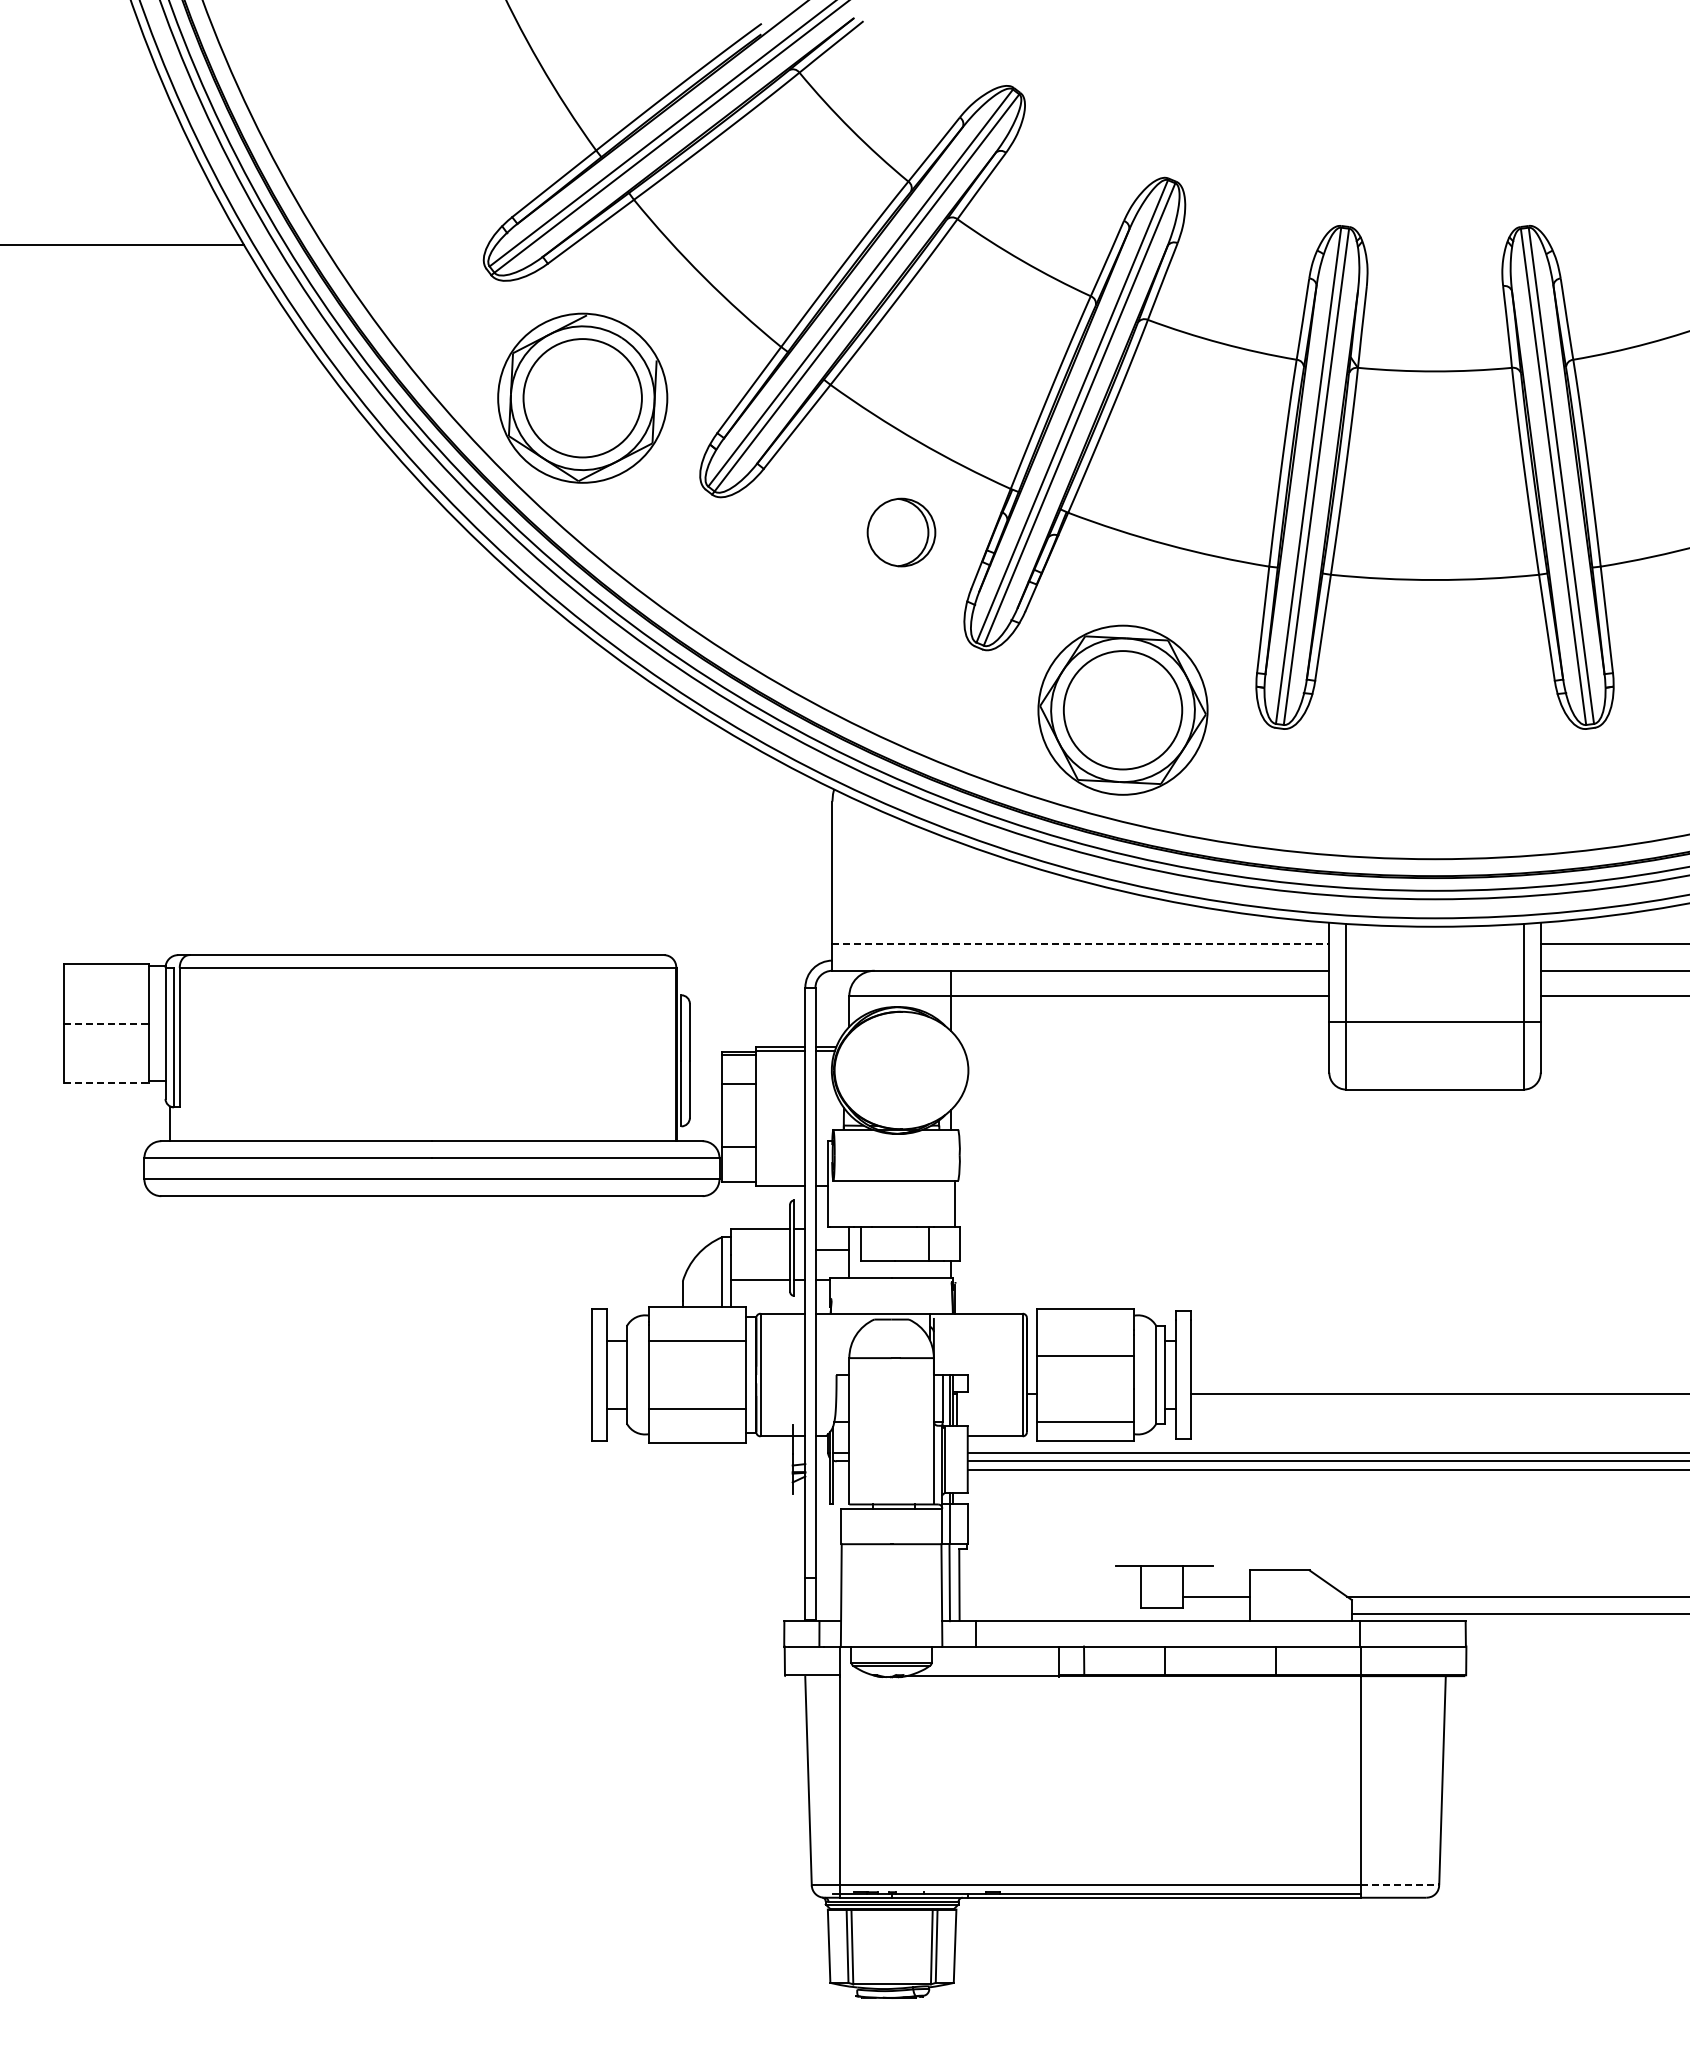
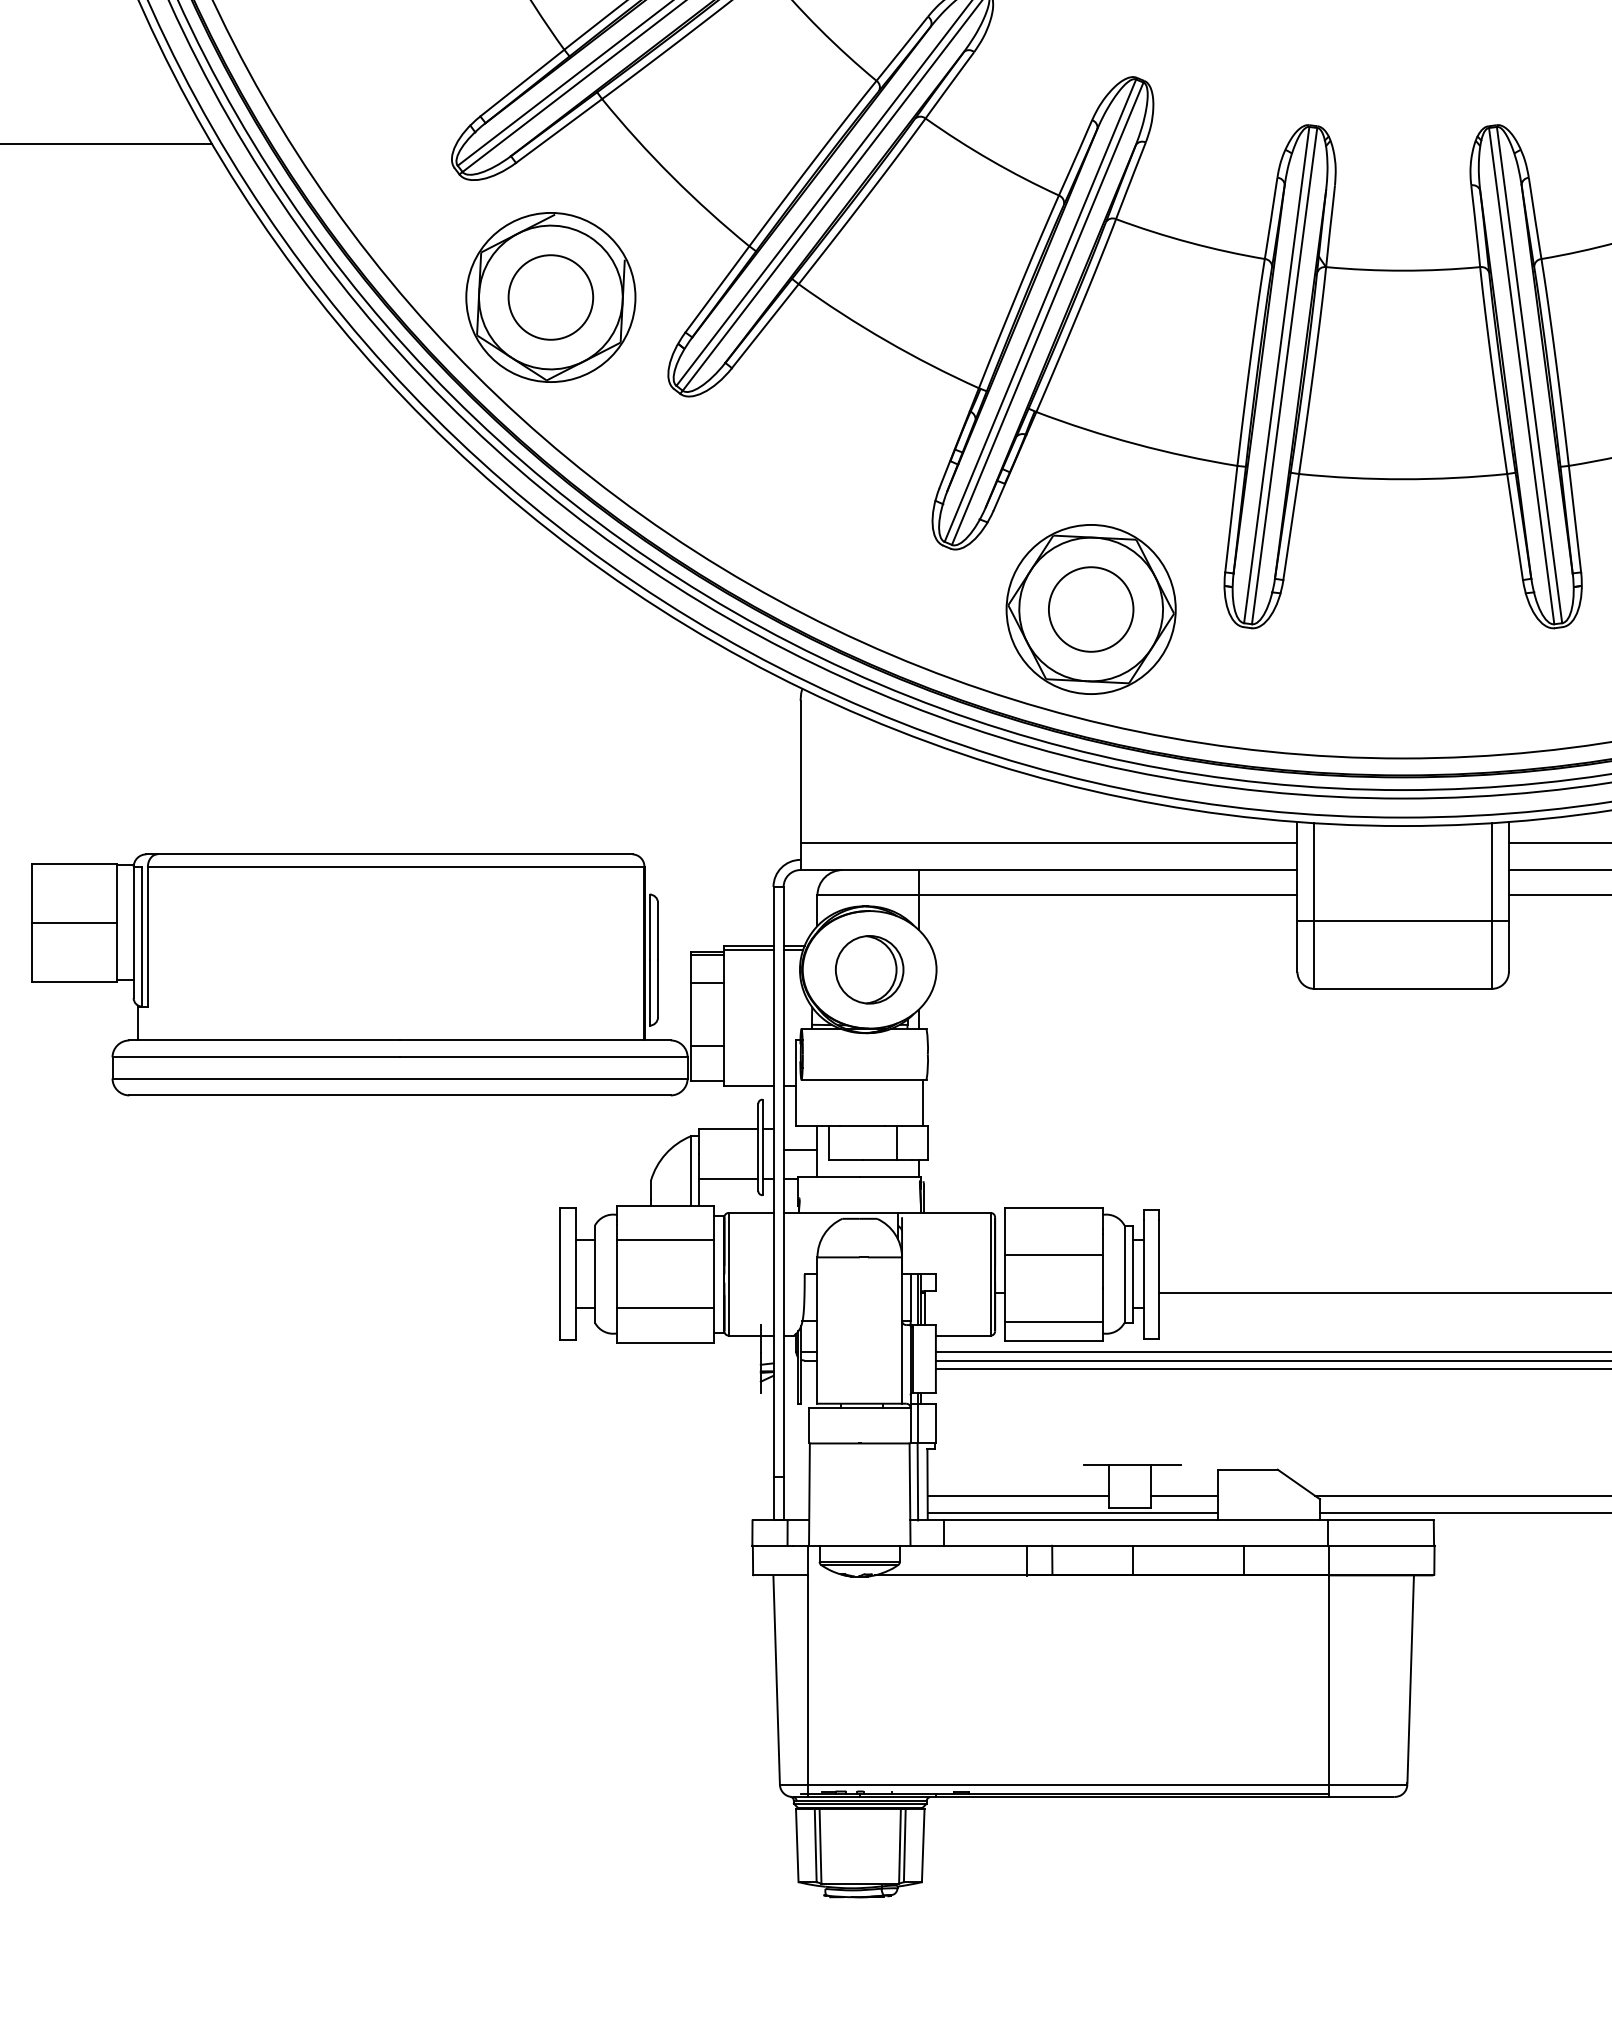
circle: (582, 397) -> (550, 296), size x0.71
part: (901, 532) -> (869, 969), moved
circle: (1122, 709) -> (1090, 608), size x0.71
line: (1081, 943) -> (1049, 842), dashed -> solid
line: (106, 1023) -> (74, 922), dashed -> solid
line: (106, 1082) -> (74, 981), dashed -> solid
line: (1050, 1596) -> (1018, 1495), added
line: (1104, 1613) -> (1072, 1512), added
line: (1400, 1885) -> (1368, 1784), dashed -> solid

